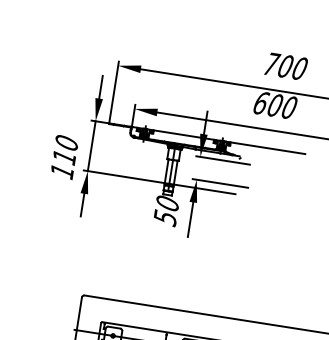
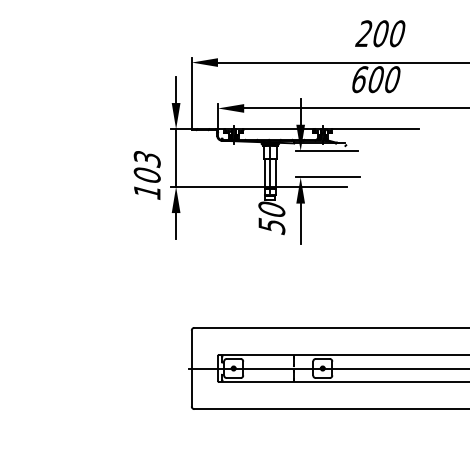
text: (271, 64) -> (364, 33), 700 -> 200
text: (64, 150) -> (146, 167), 110 -> 103

